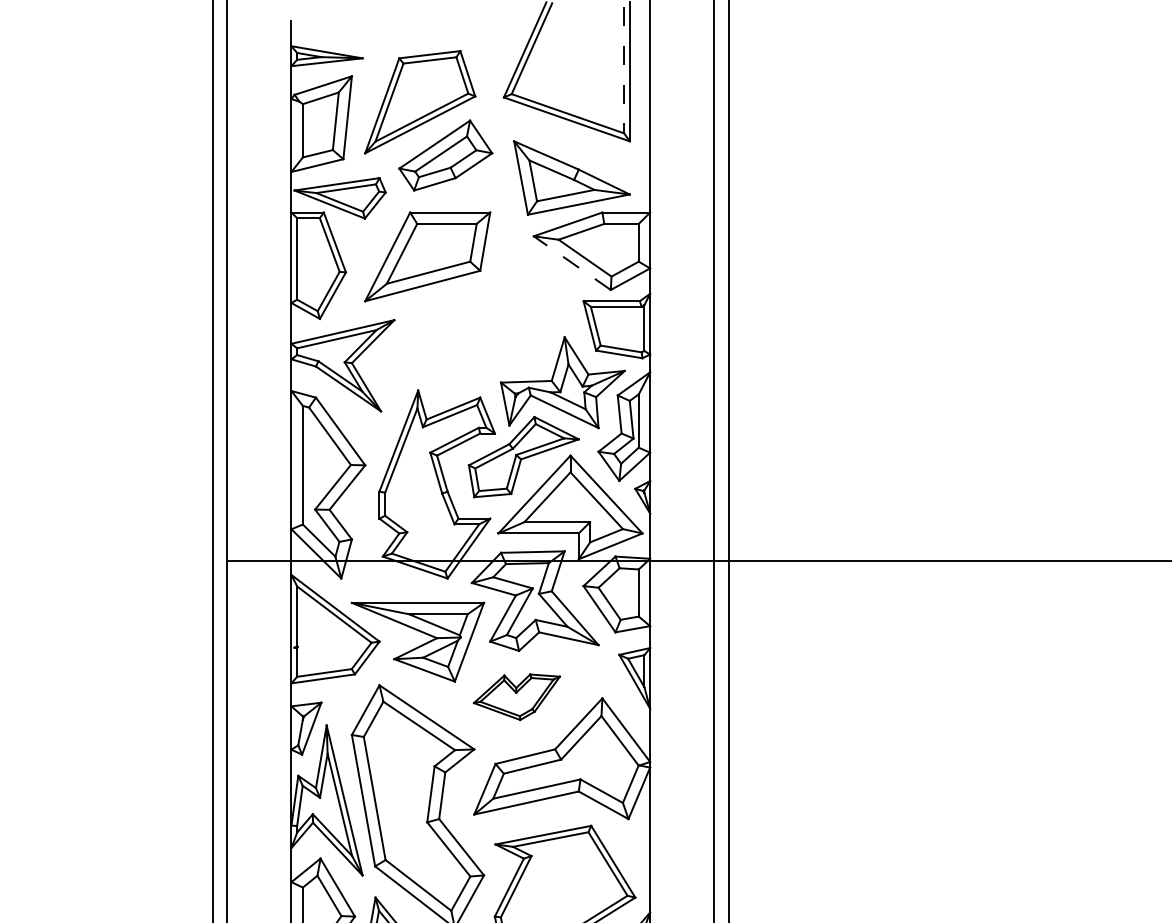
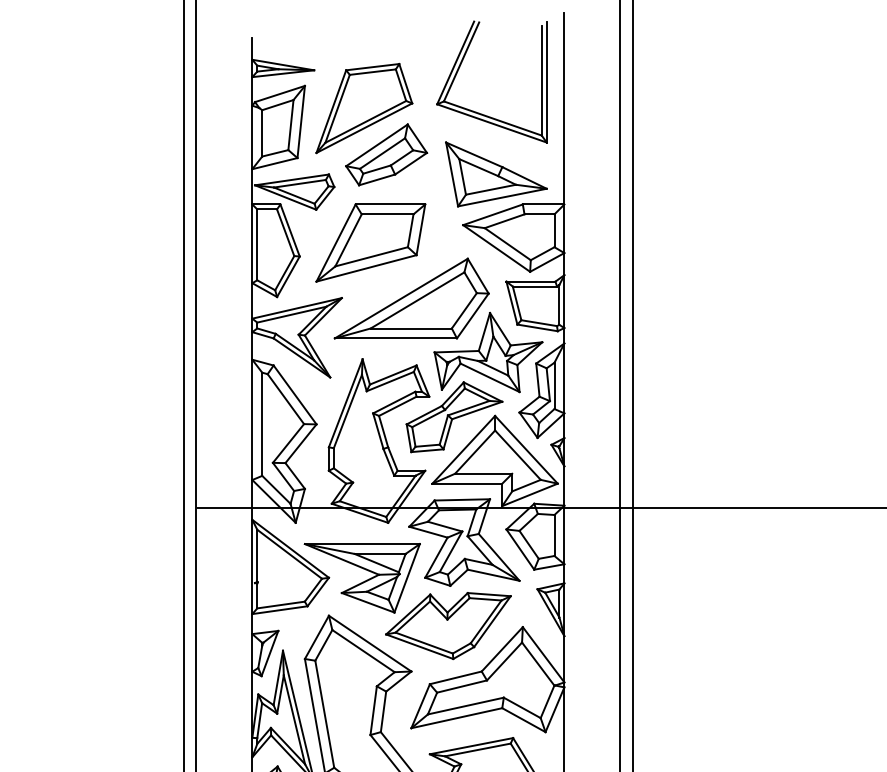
line: (624, 70) -> (542, 80), dashed -> solid
line: (572, 263) -> (496, 248), dashed -> solid
part: (474, 320) -> (411, 298), added
part: (516, 697) -> (448, 626), size x1.67

